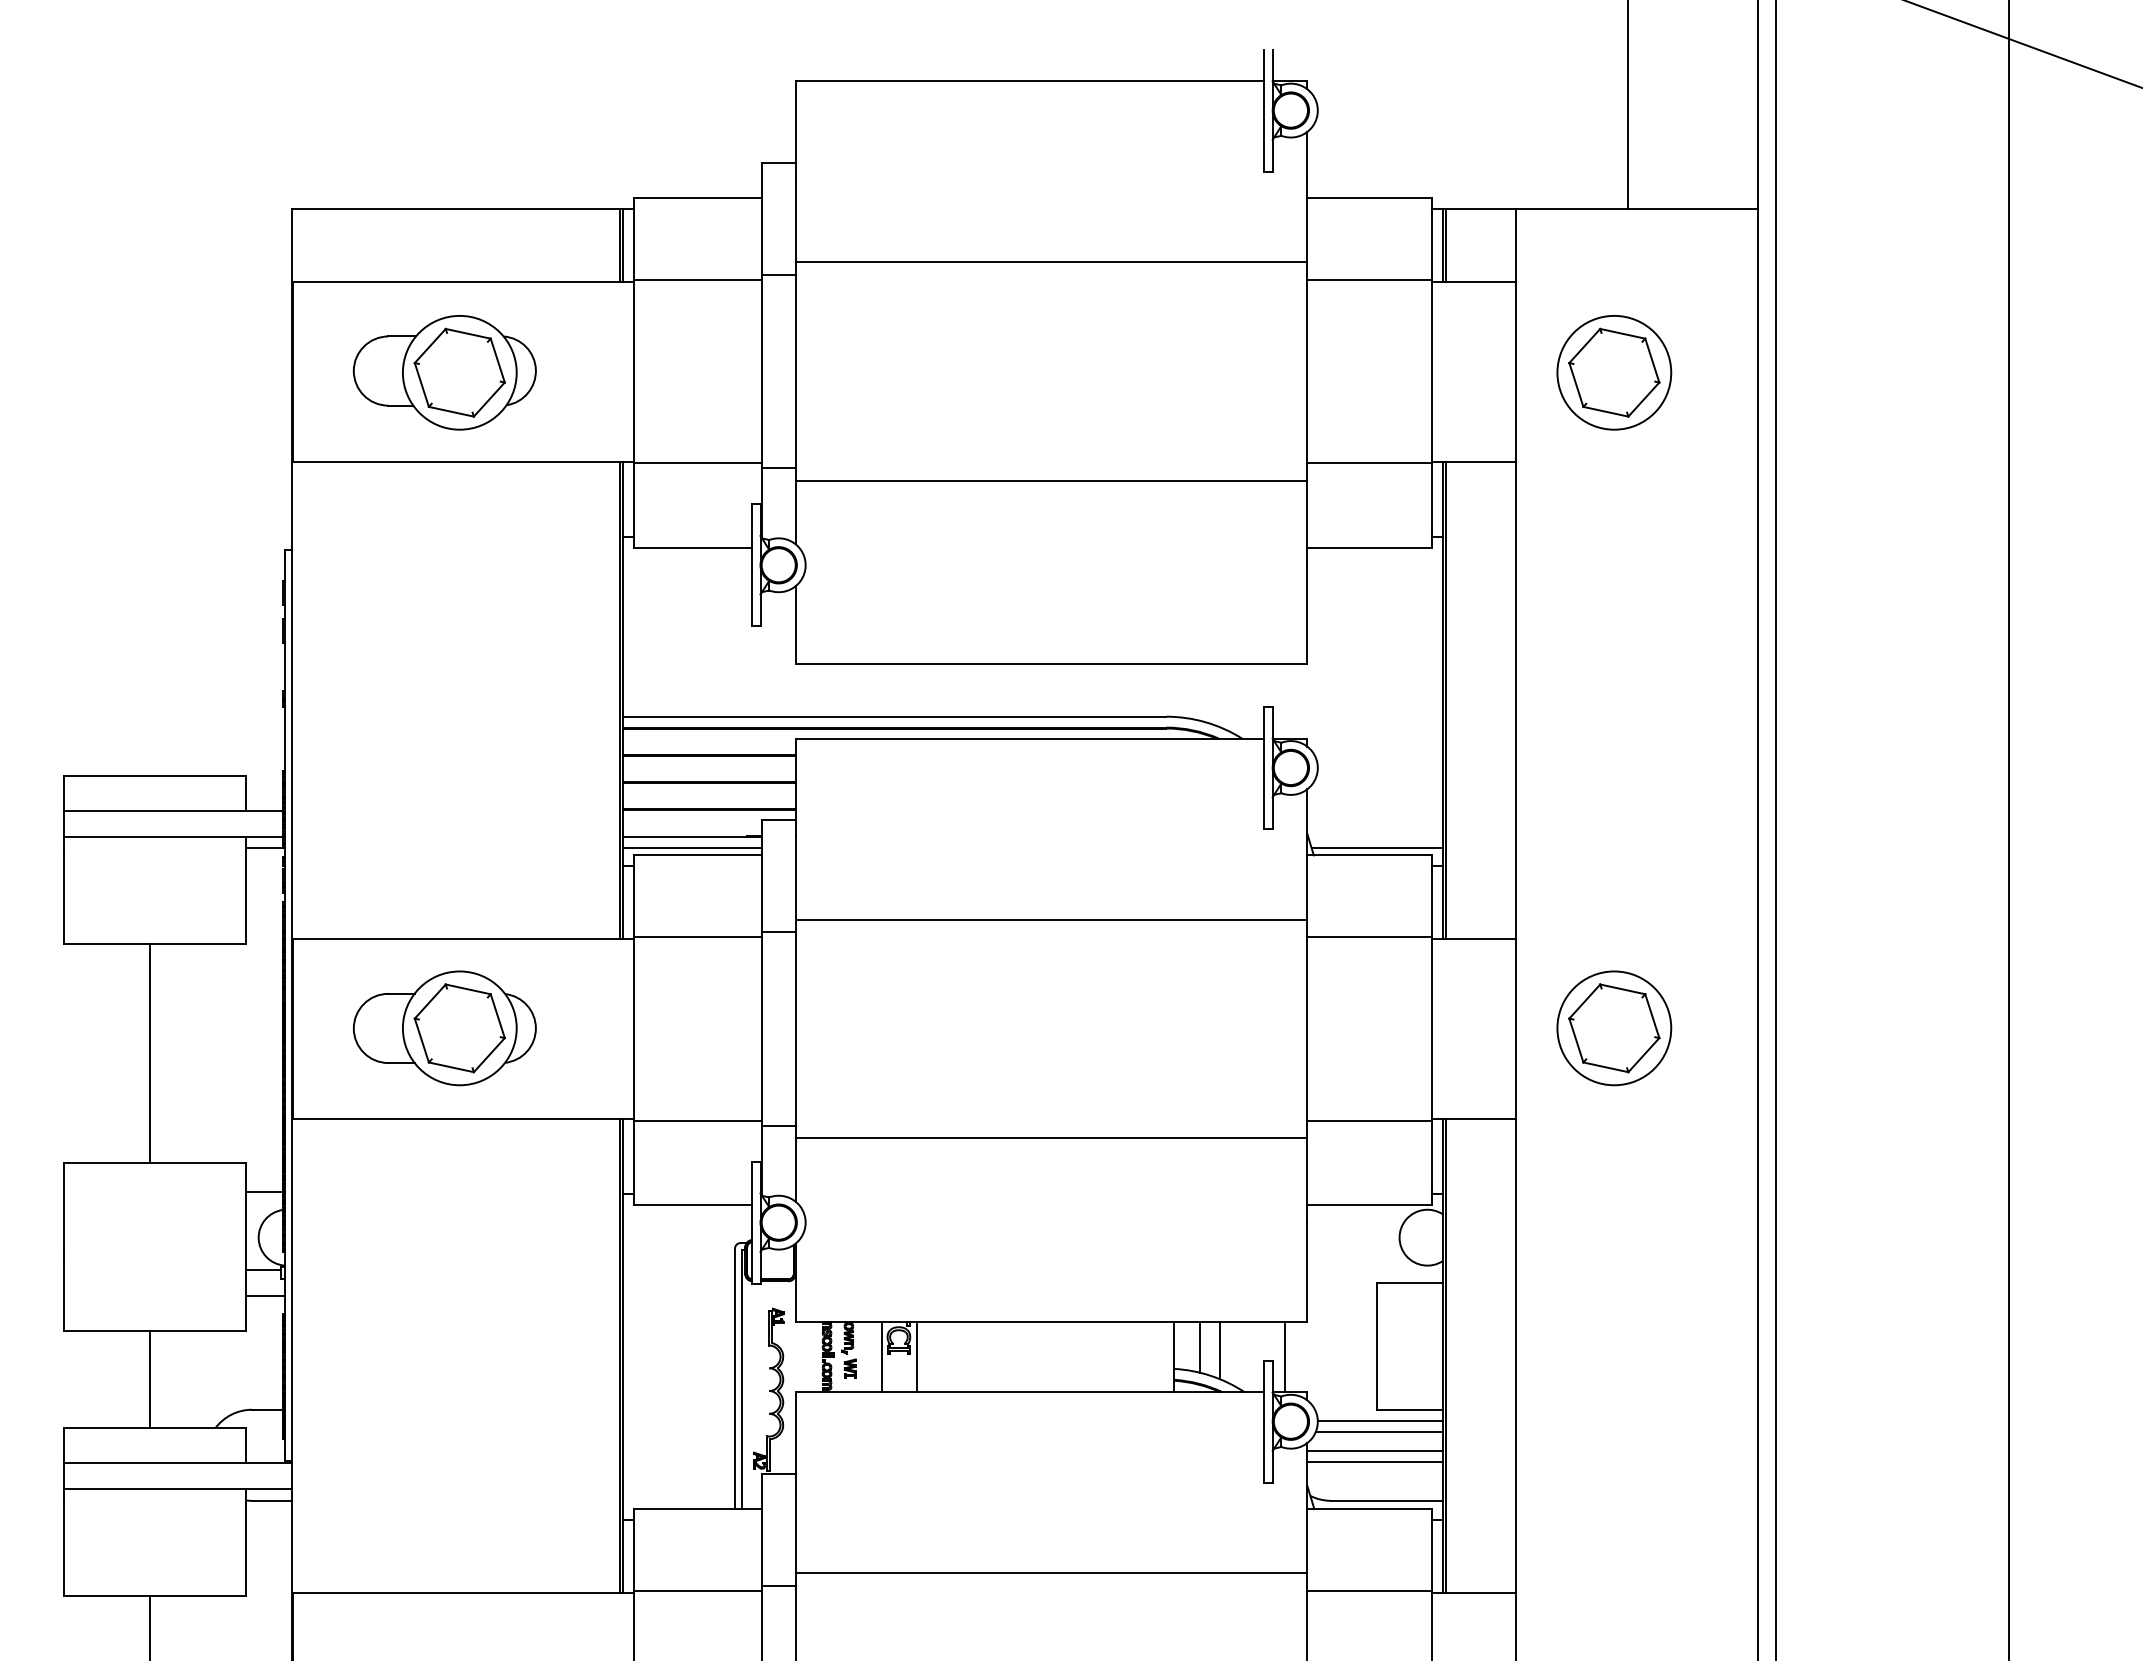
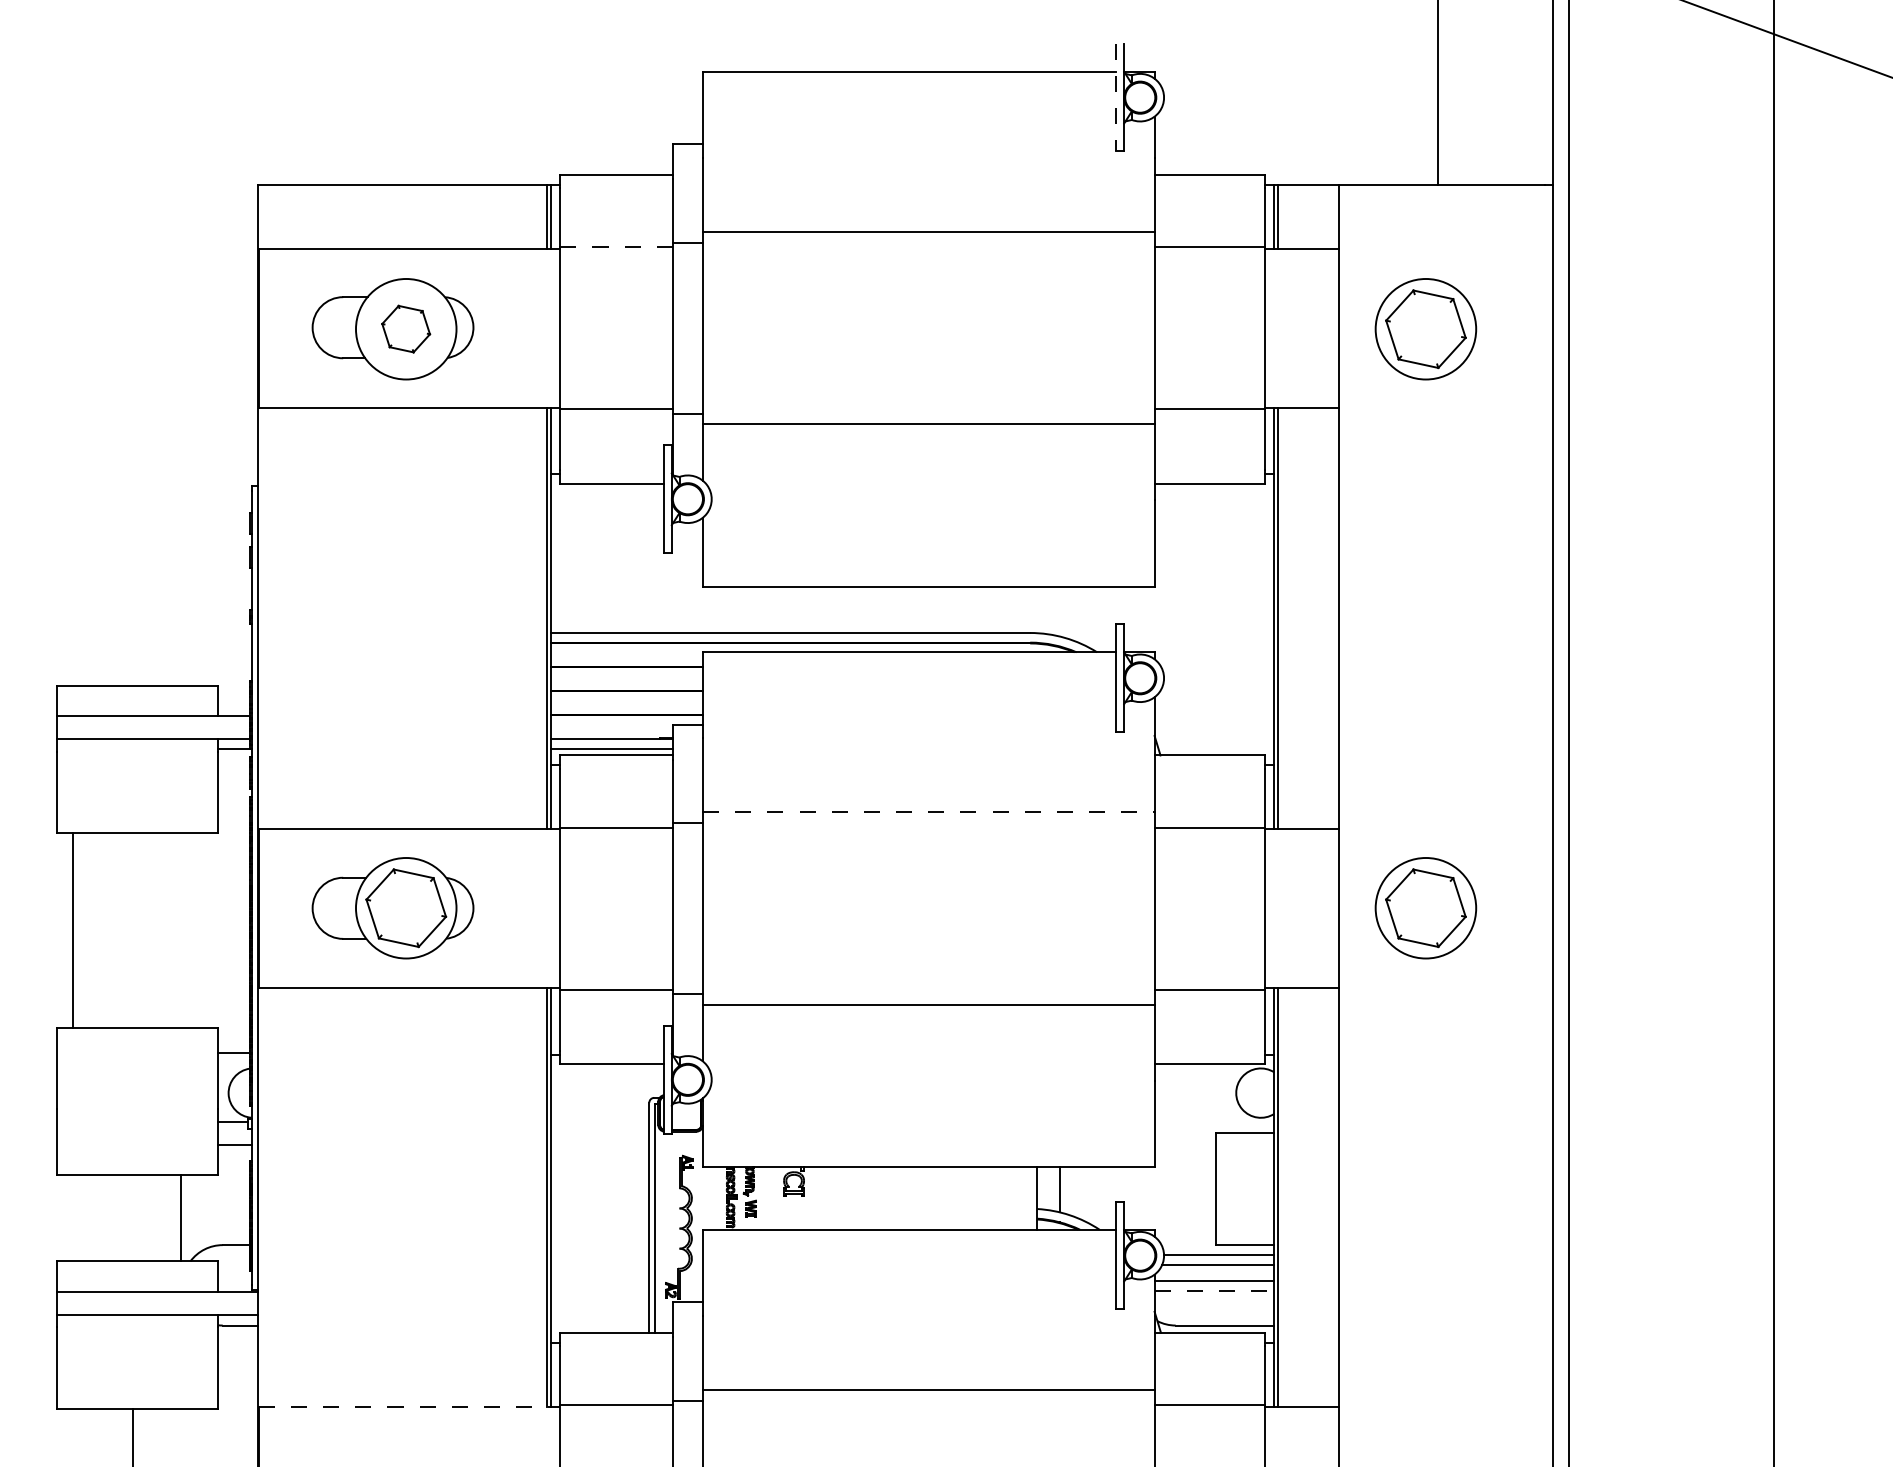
line: (1263, 110) -> (1116, 97), solid -> dashed
line: (697, 280) -> (616, 247), solid -> dashed
part: (459, 372) -> (405, 328), size x0.6
line: (1376, 847) -> (1215, 748), removed
line: (1051, 919) -> (928, 812), solid -> dashed
line: (150, 1053) -> (73, 930), moved
line: (1219, 1350) -> (1077, 1192), removed
line: (881, 1356) -> (778, 1198), removed
line: (917, 1356) -> (810, 1198), removed
line: (1285, 1356) -> (1135, 1198), removed
line: (150, 1379) -> (181, 1218), moved
line: (1374, 1461) -> (1214, 1290), solid -> dashed
line: (463, 1592) -> (409, 1406), solid -> dashed

